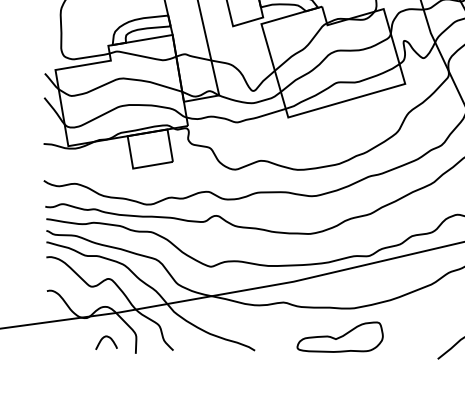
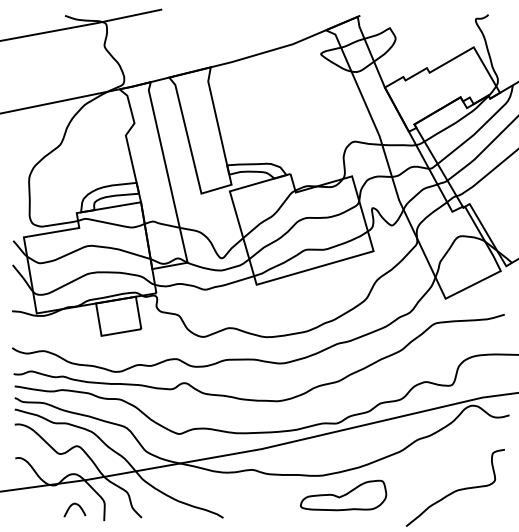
part: (340, 337) -> (343, 495), moved

